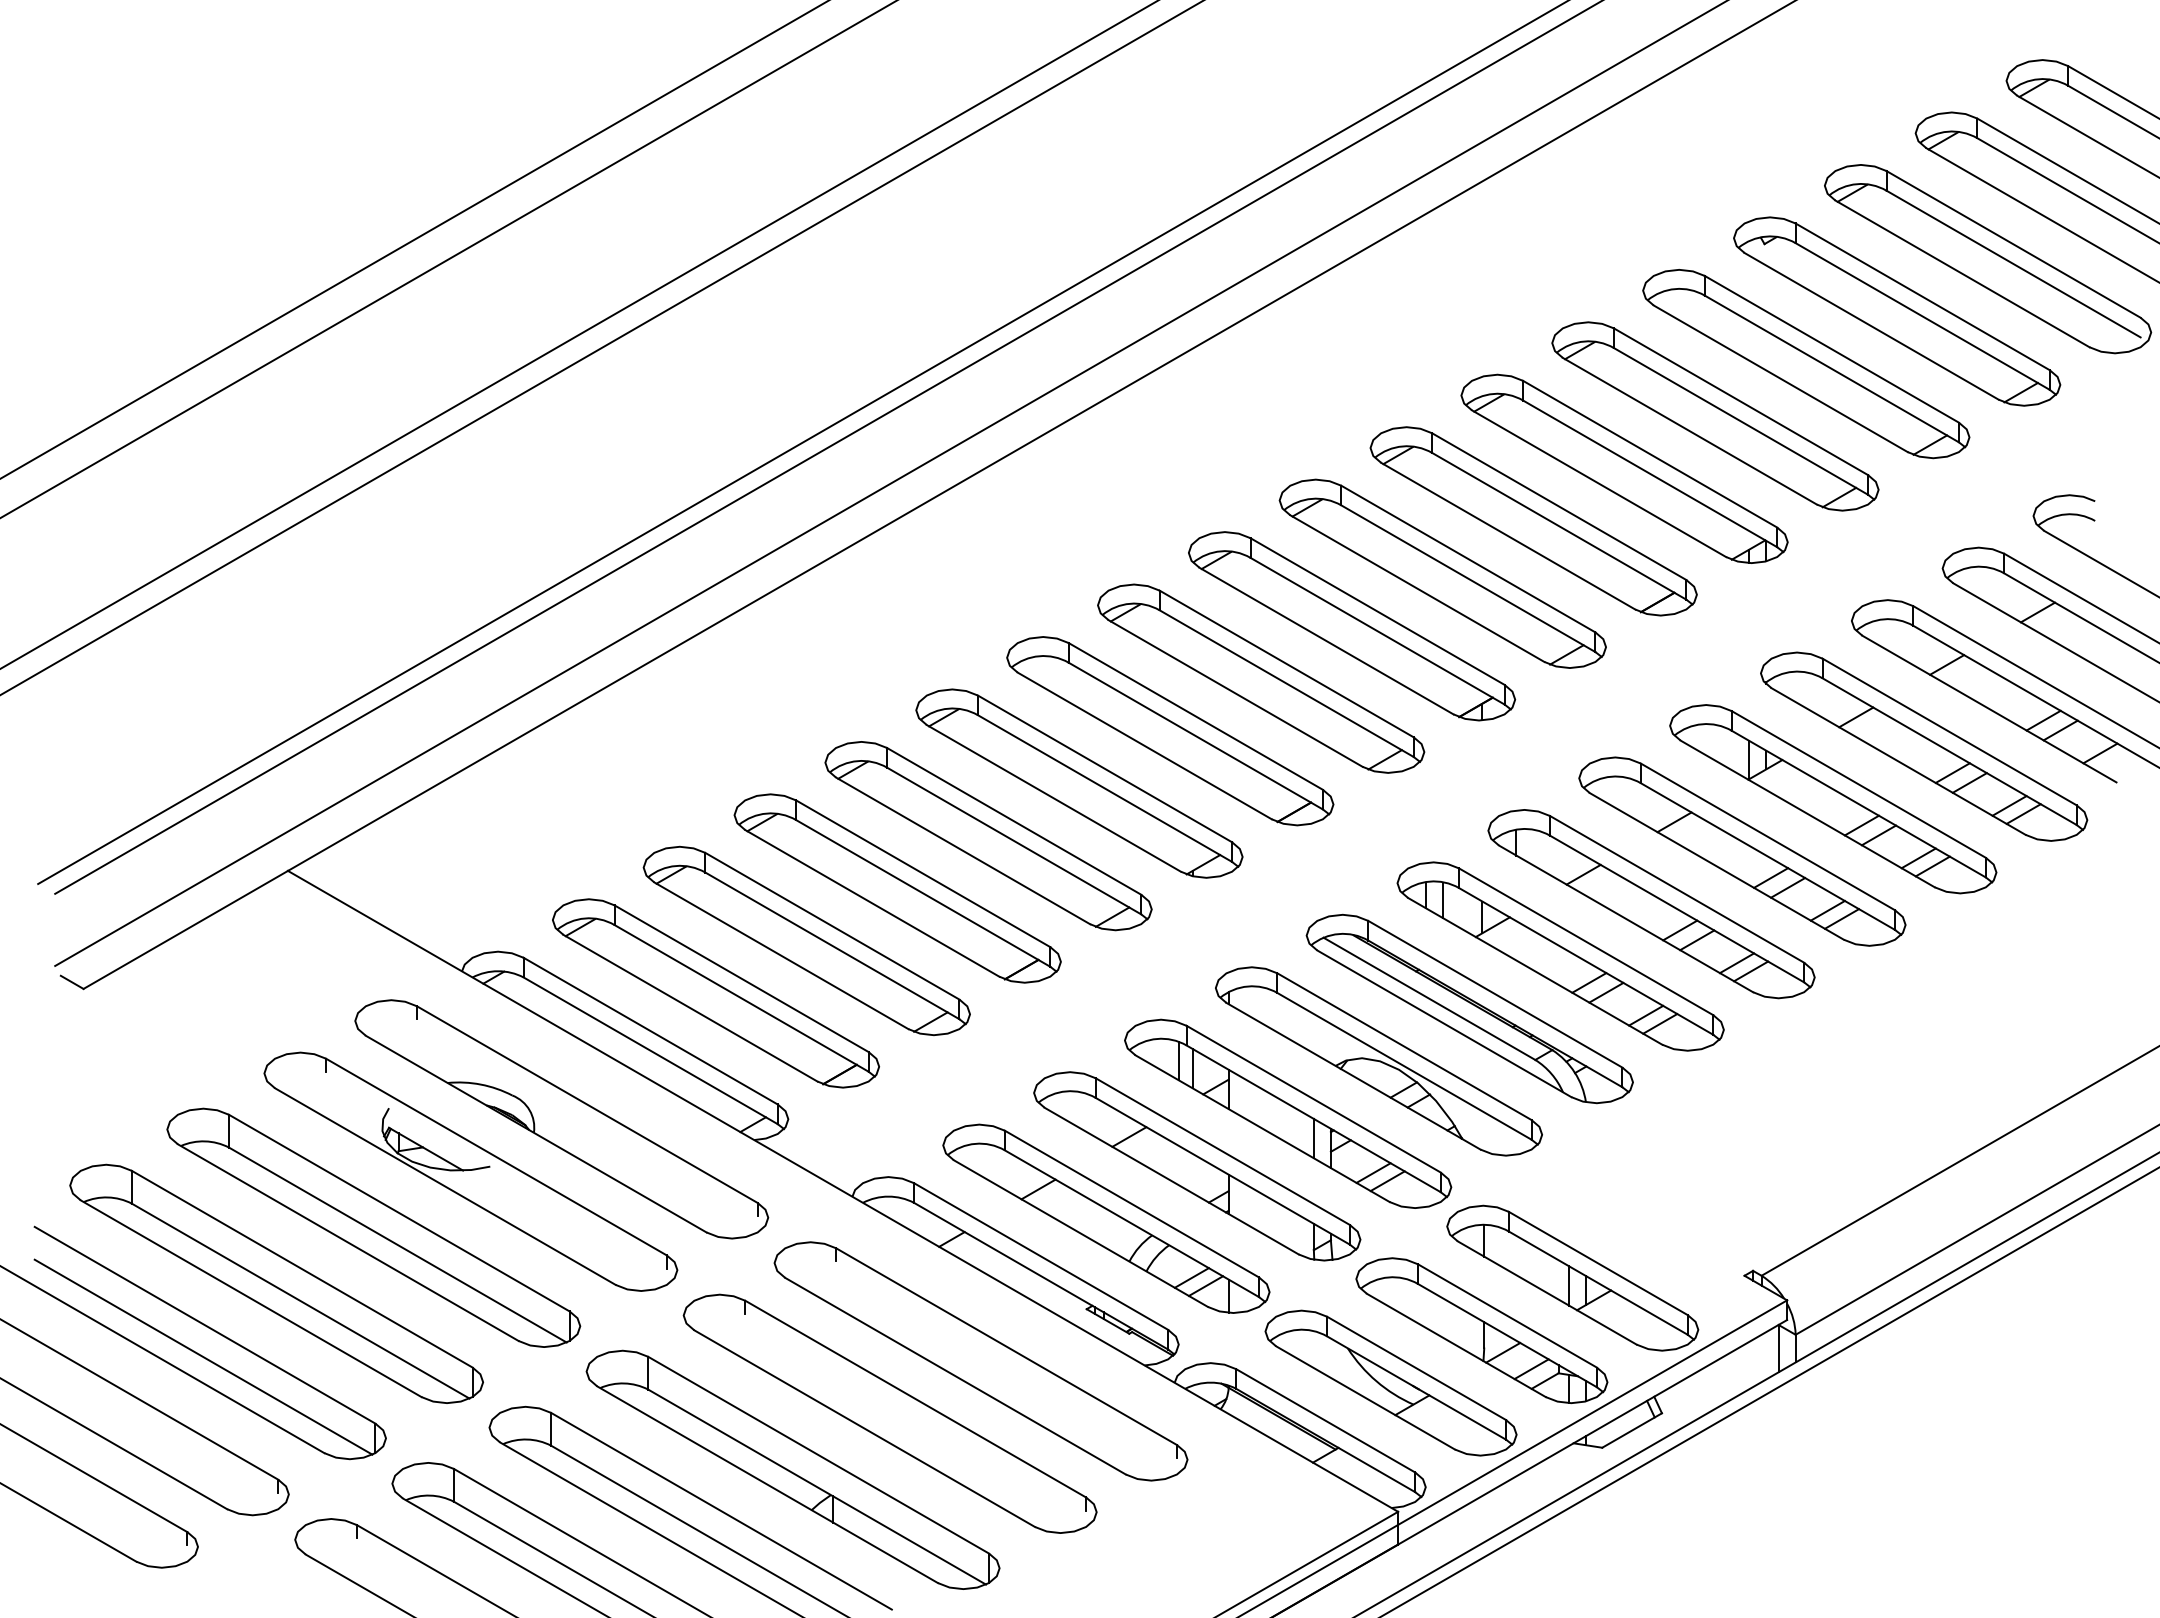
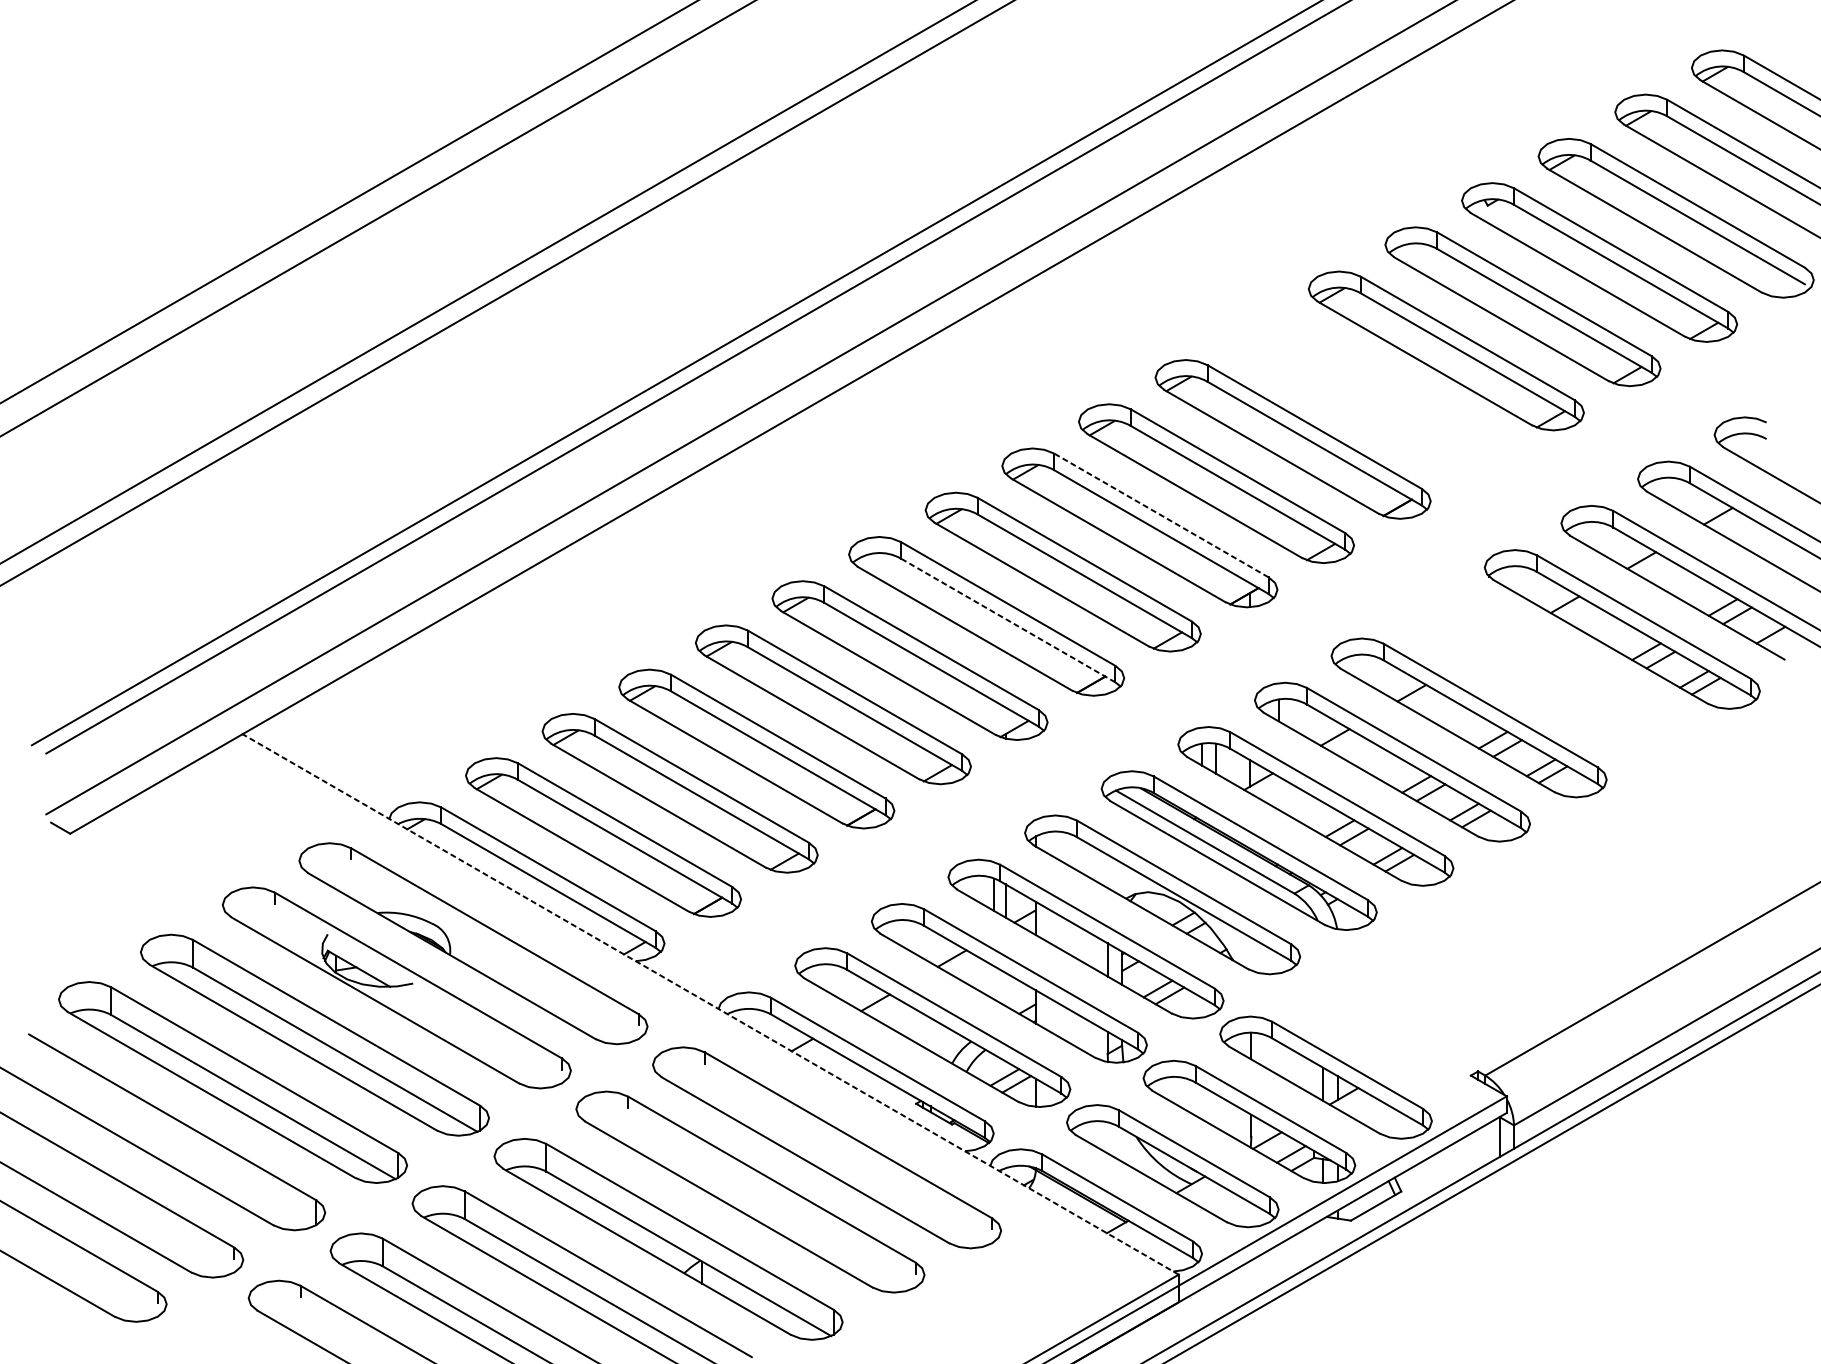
part: (1624, 468) -> (1369, 394), removed
line: (1377, 611) -> (1161, 515), solid -> dashed
line: (1195, 736) -> (1007, 620), solid -> dashed
part: (1833, 799) -> (1545, 673), removed
line: (843, 1191) -> (711, 1004), solid -> dashed
line: (203, 1356) -> (171, 1143), removed

